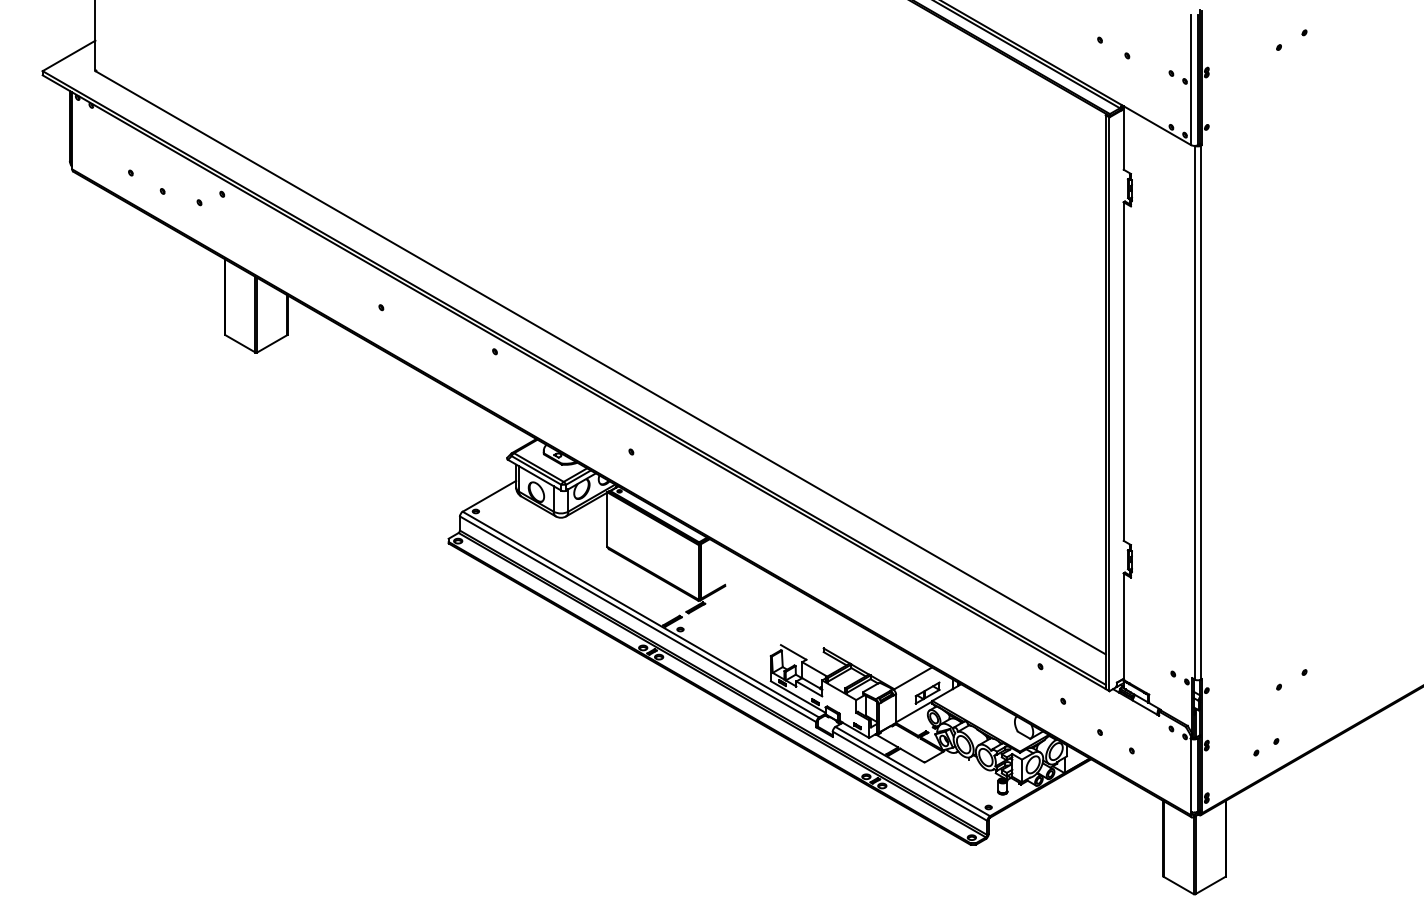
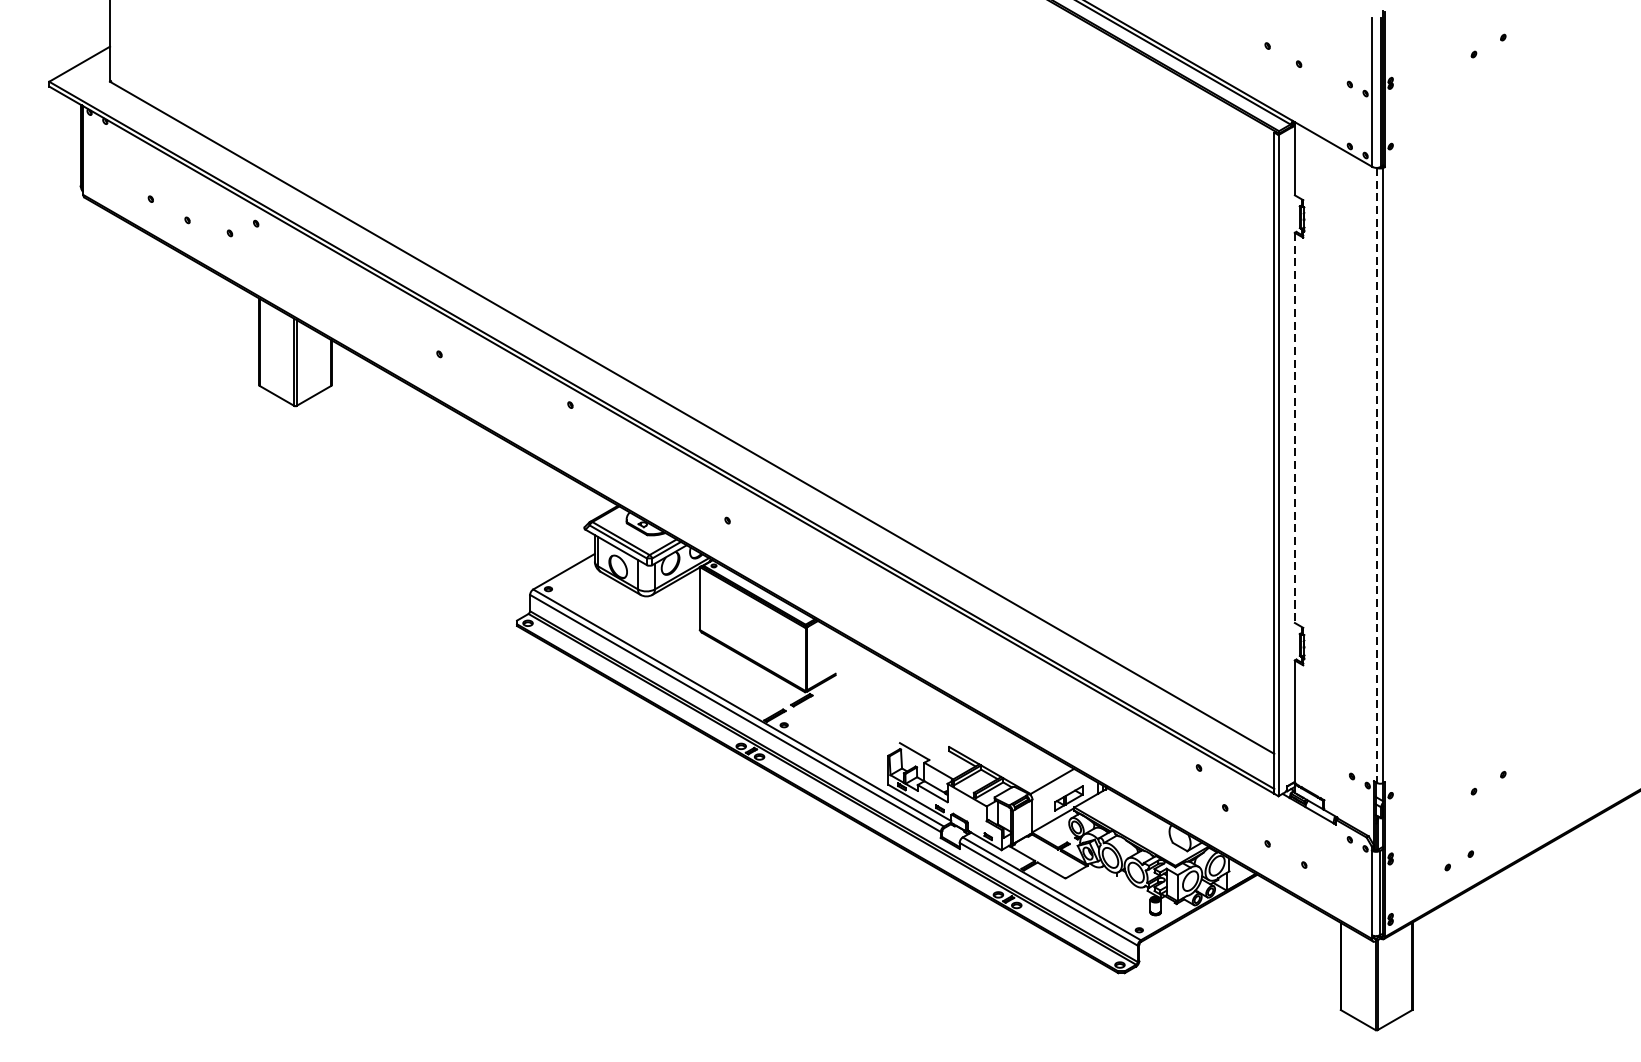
line: (1123, 372) -> (1294, 429), solid -> dashed
line: (1195, 412) -> (1377, 475), solid -> dashed

